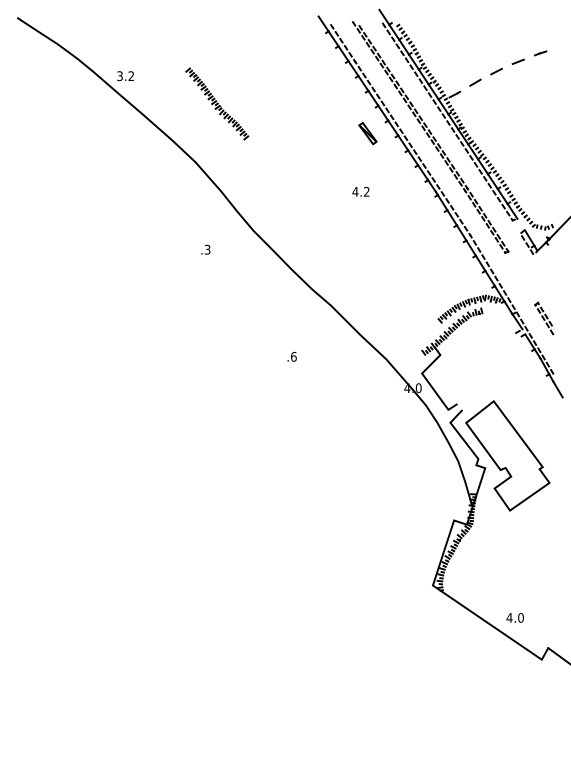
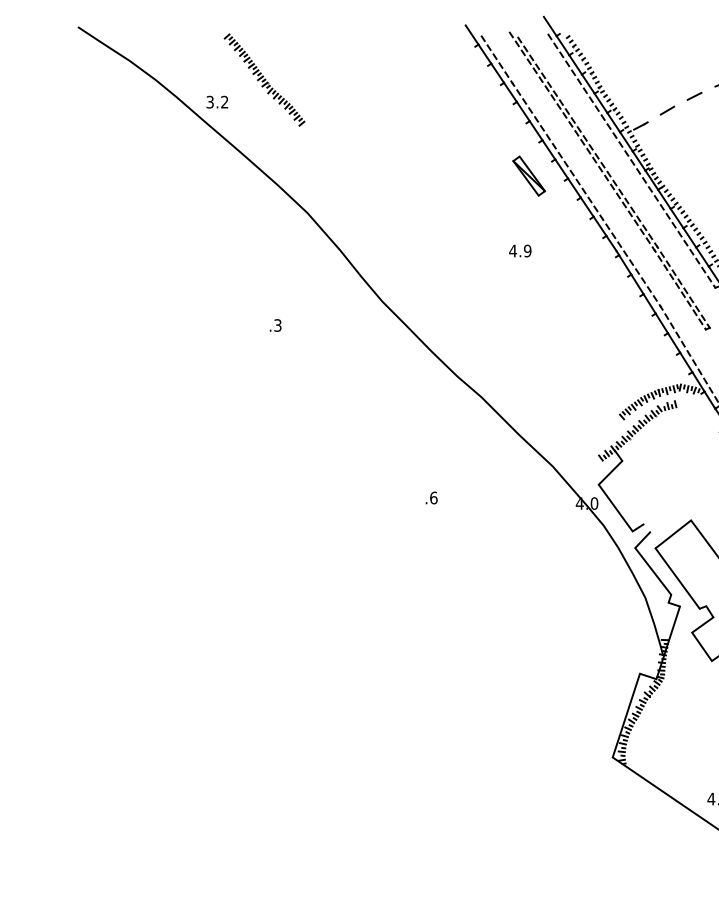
part: (217, 103) -> (264, 79), moved
part: (367, 133) -> (528, 175), size x1.43
text: (366, 191) -> (527, 250), 4.2 -> 4.9
text: (205, 249) -> (275, 325), moved
text: (291, 356) -> (430, 497), moved

